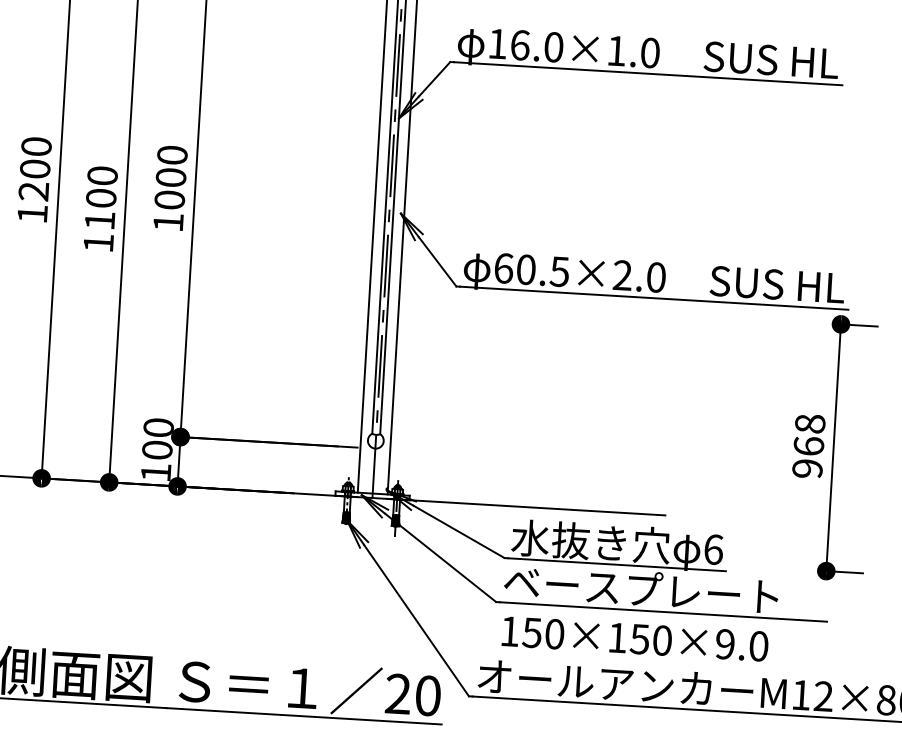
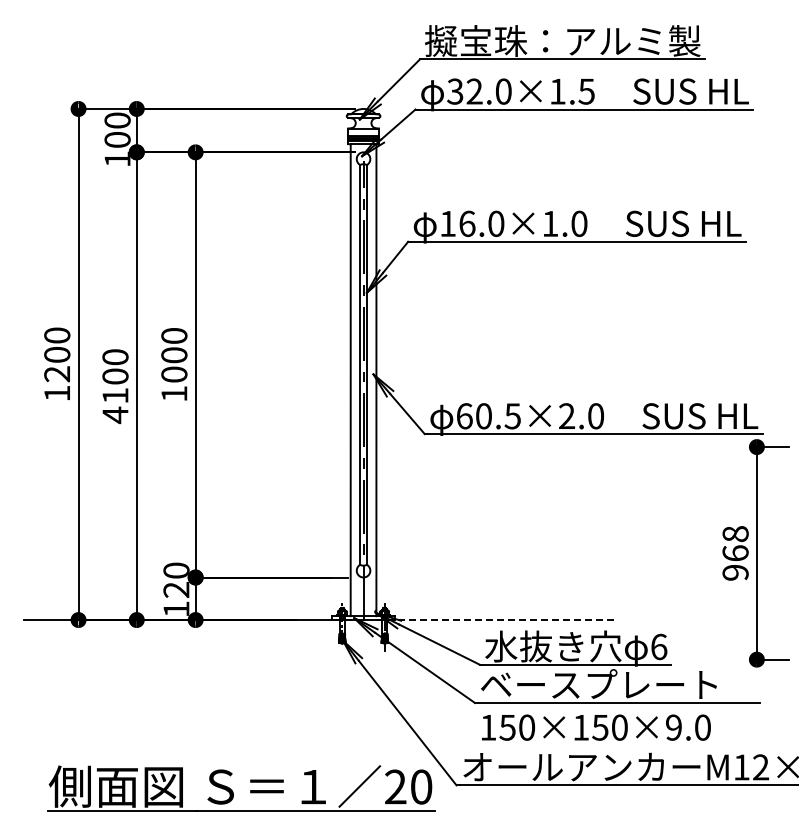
text: (98, 243) -> (115, 415), 1100 -> 4100
text: (157, 449) -> (176, 589), 100 -> 120
line: (526, 507) -> (496, 620), solid -> dashed

